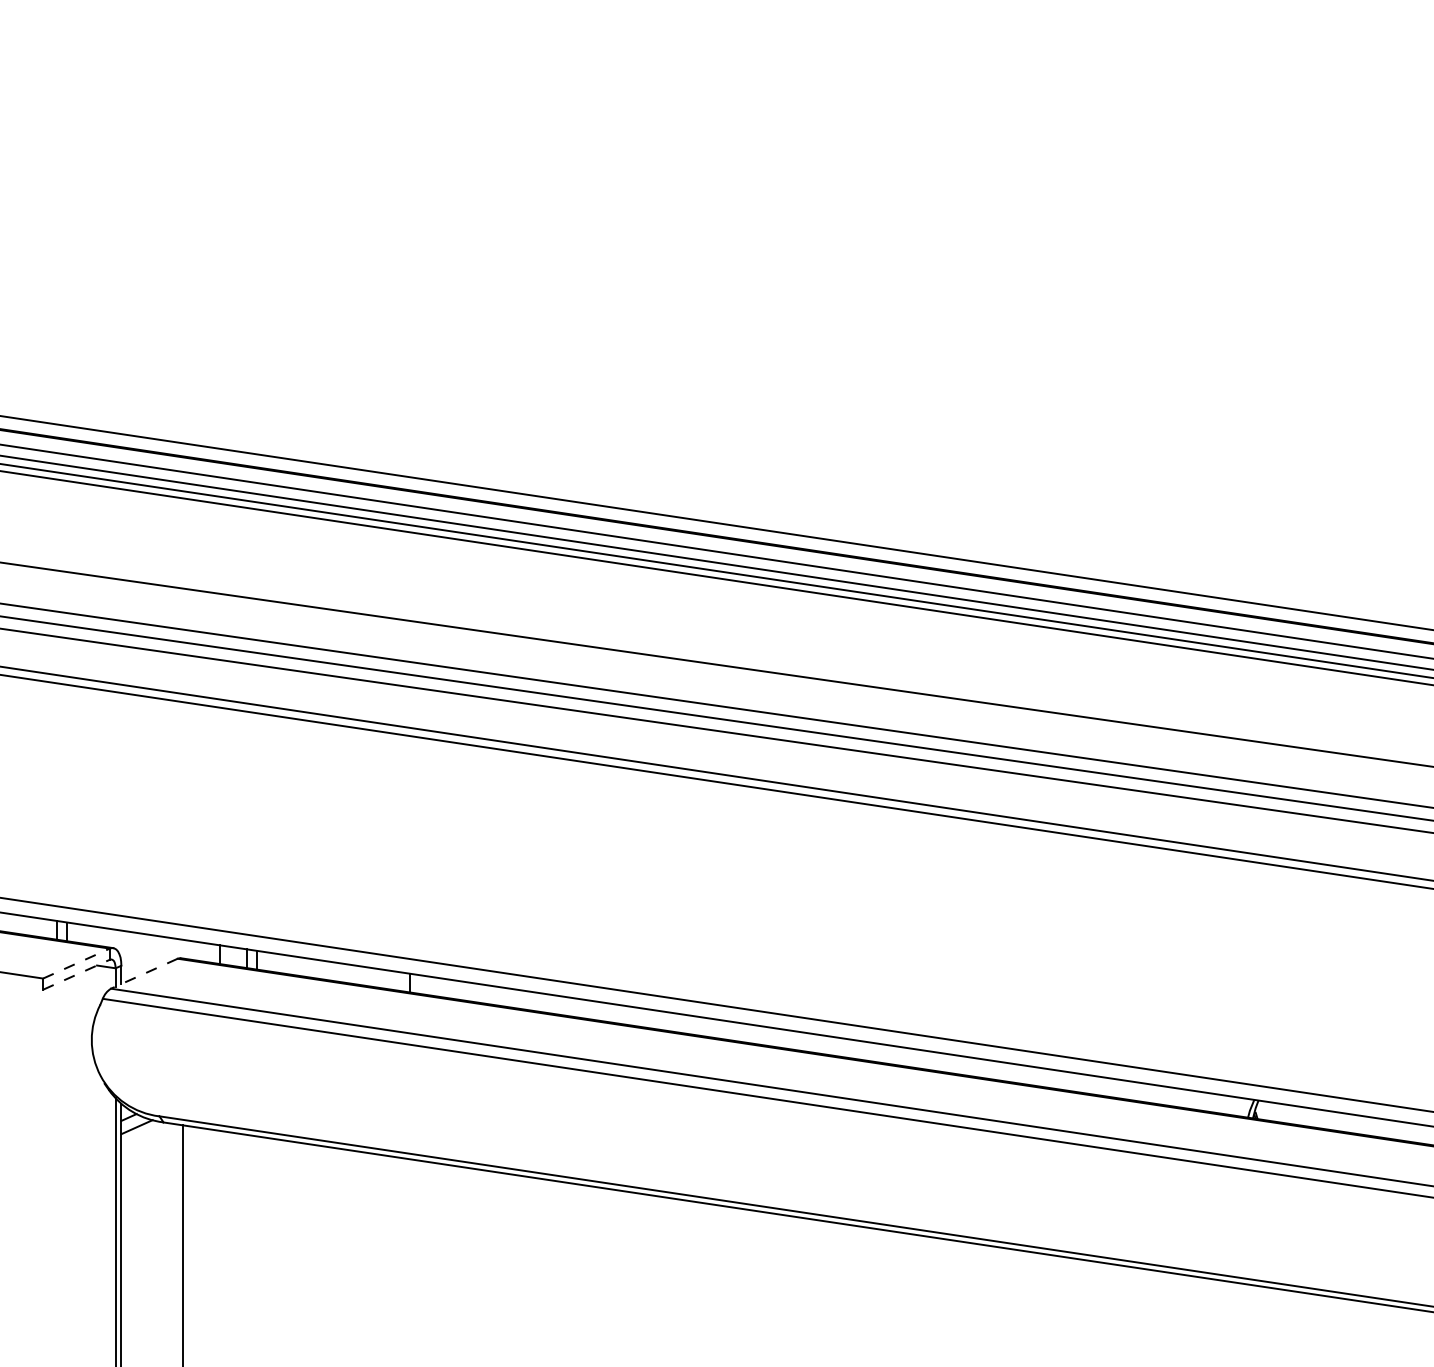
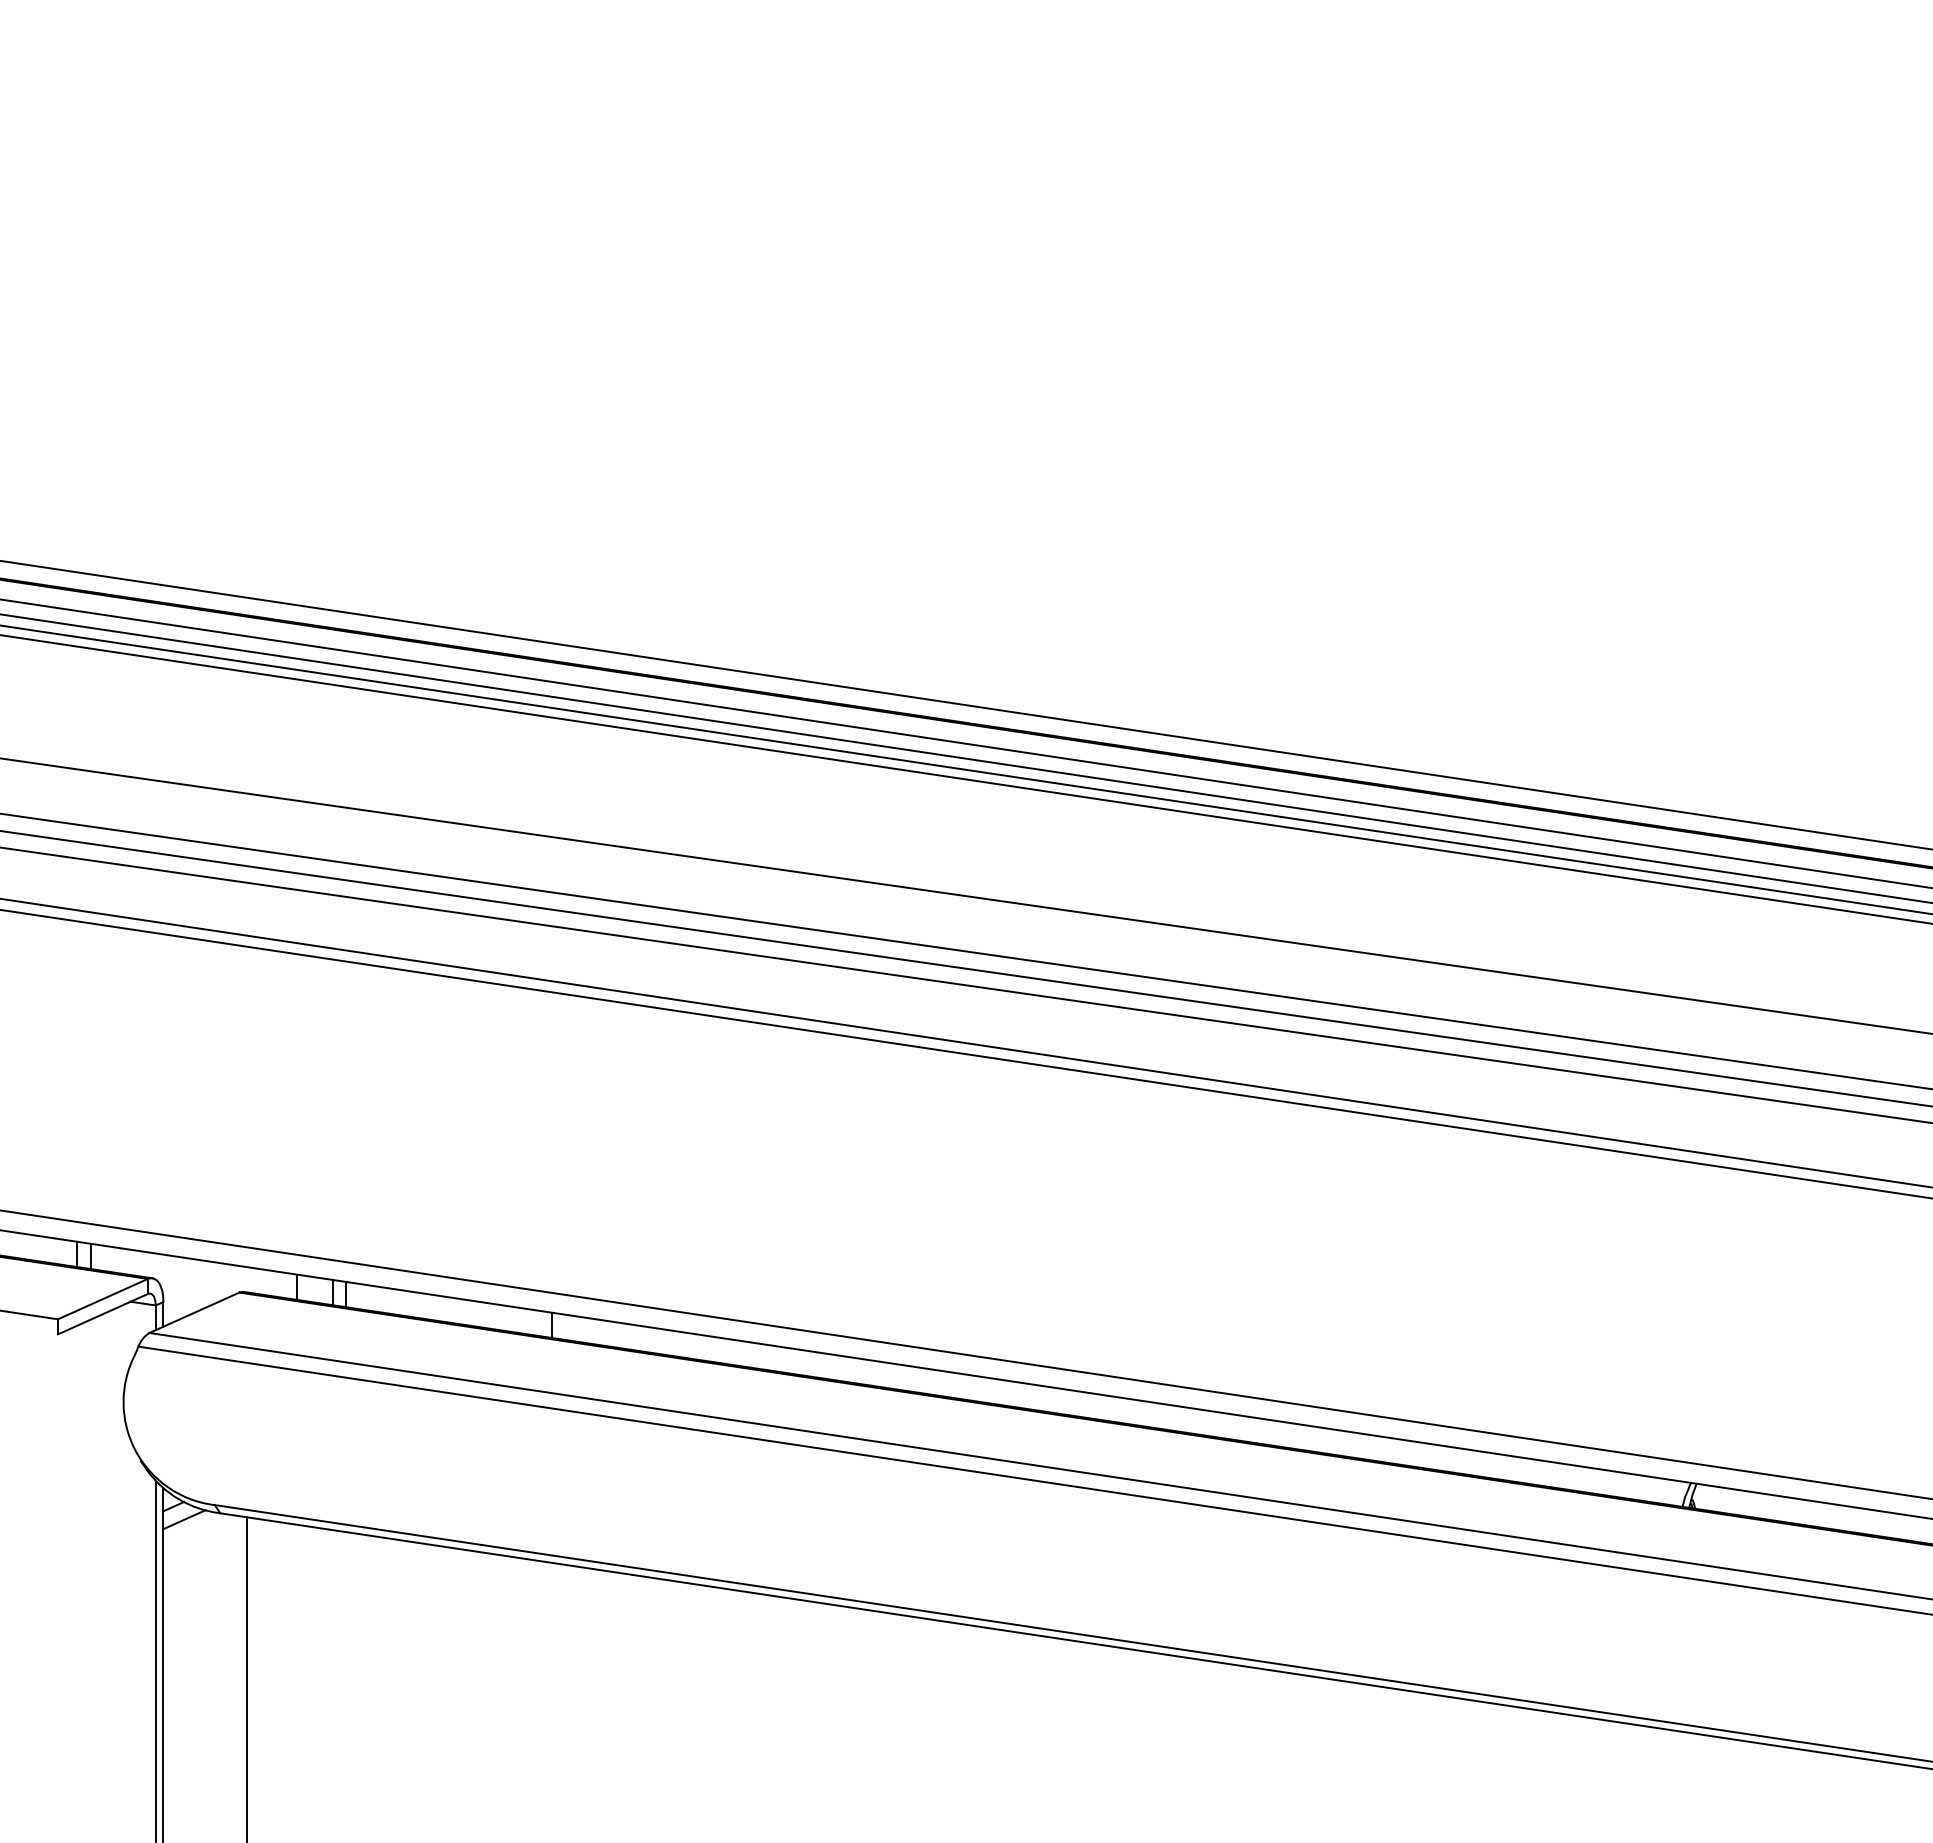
line: (76, 963) -> (103, 1298), dashed -> solid
line: (143, 973) -> (193, 1312), dashed -> solid
line: (76, 974) -> (103, 1313), dashed -> solid

